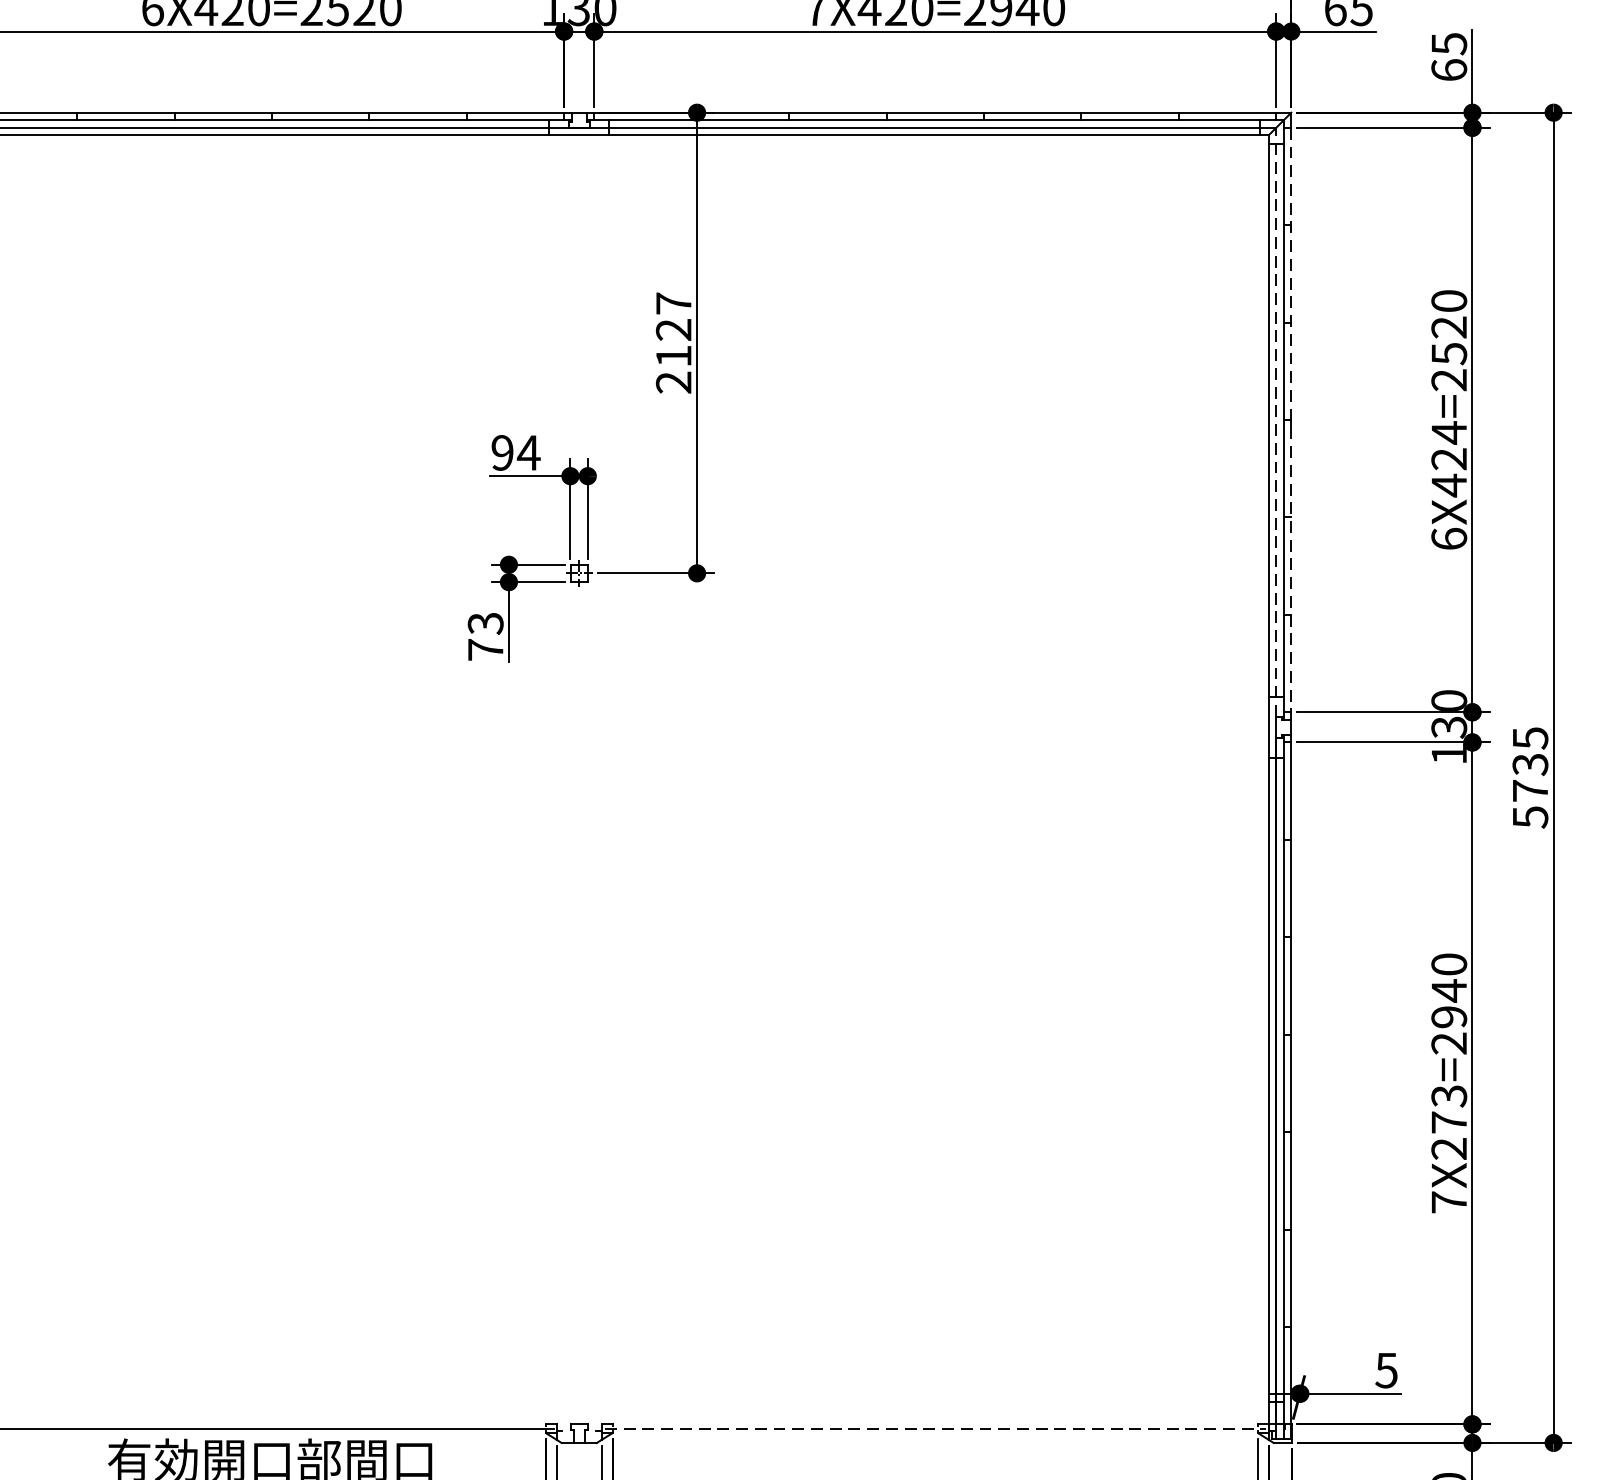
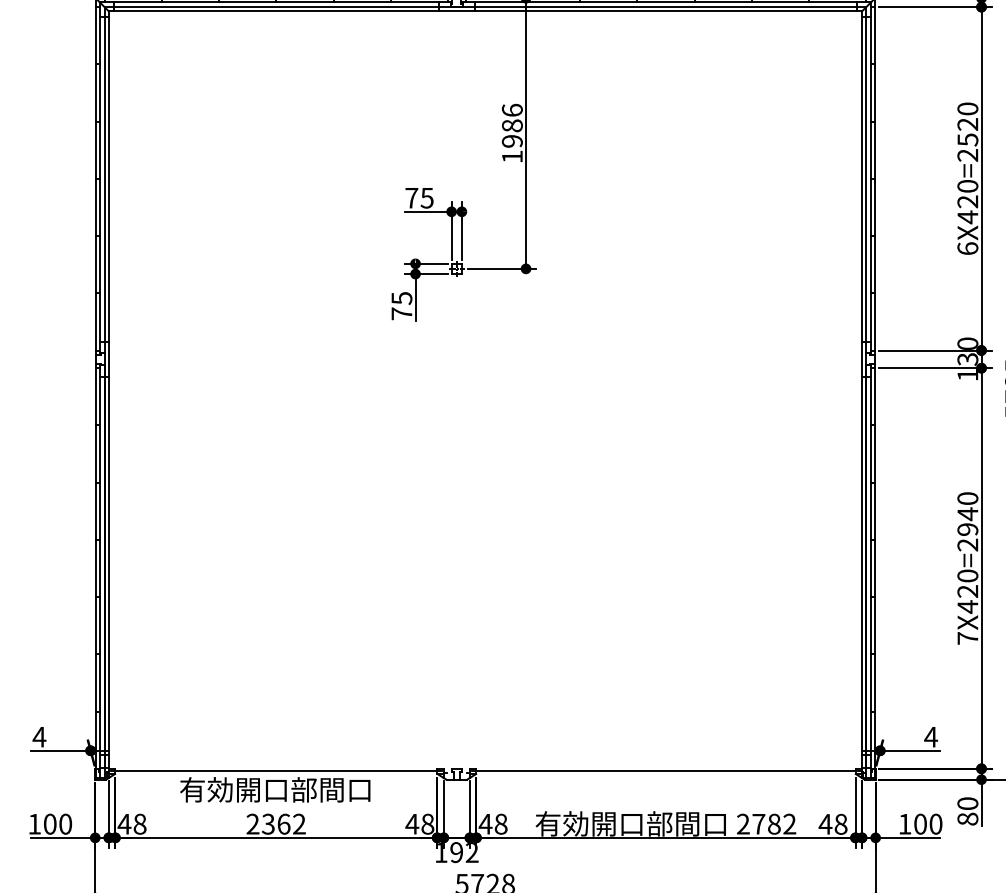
text: (672, 342) -> (511, 133), 2127 -> 1986
line: (1291, 419) -> (875, 178), dashed -> solid
line: (1276, 421) -> (866, 179), dashed -> solid
text: (1448, 433) -> (967, 186), 6X424=2520 -> 6X420=2520
text: (515, 451) -> (419, 197), 94 -> 75
text: (485, 623) -> (401, 298), 73 -> 75
text: (1448, 1122) -> (967, 591), 7X273=2940 -> 7X420=2940
text: (1387, 1371) -> (931, 737), 5 -> 4
line: (936, 1428) -> (666, 771), dashed -> solid

